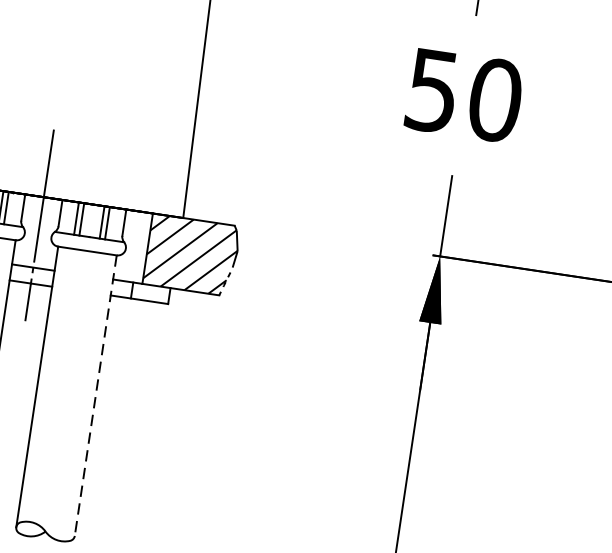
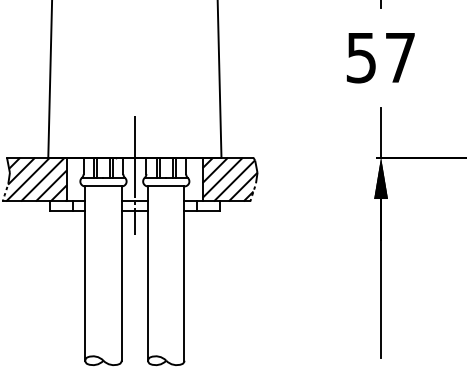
text: (495, 99) -> (400, 57), 50 -> 57
line: (95, 397) -> (184, 274), dashed -> solid

